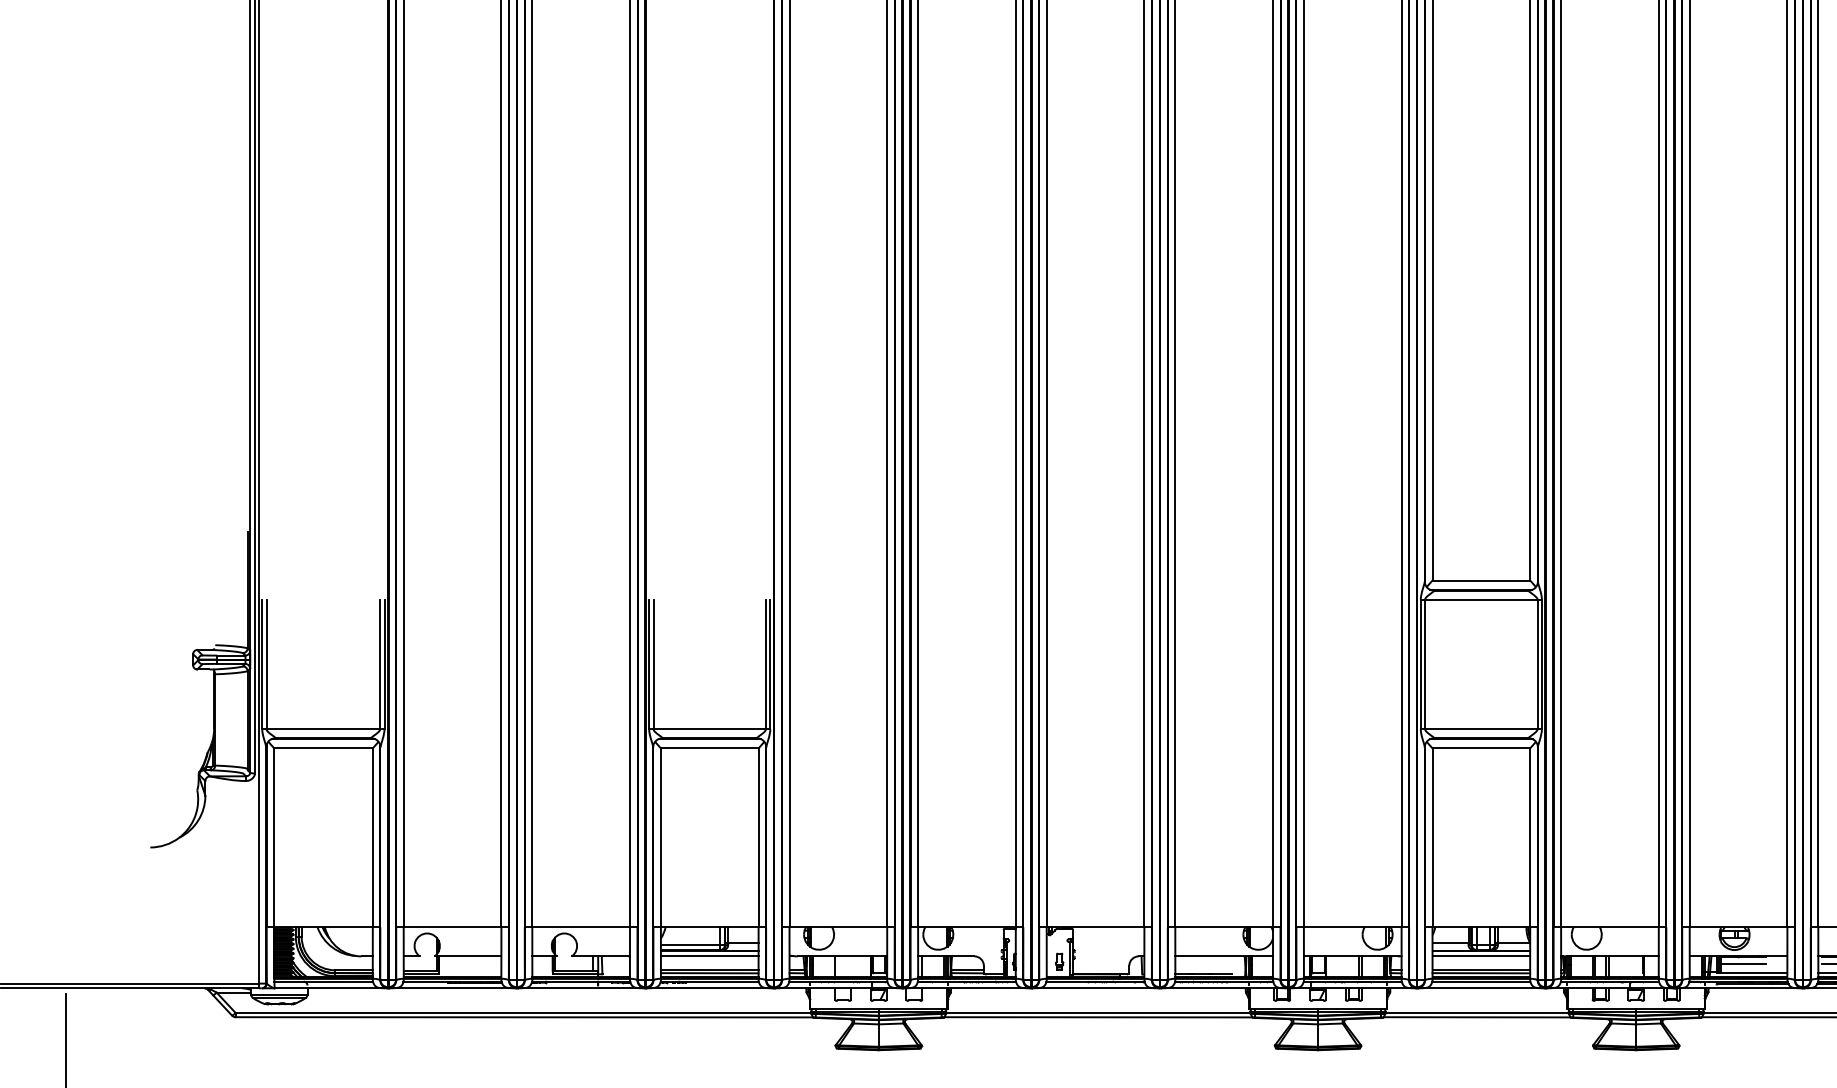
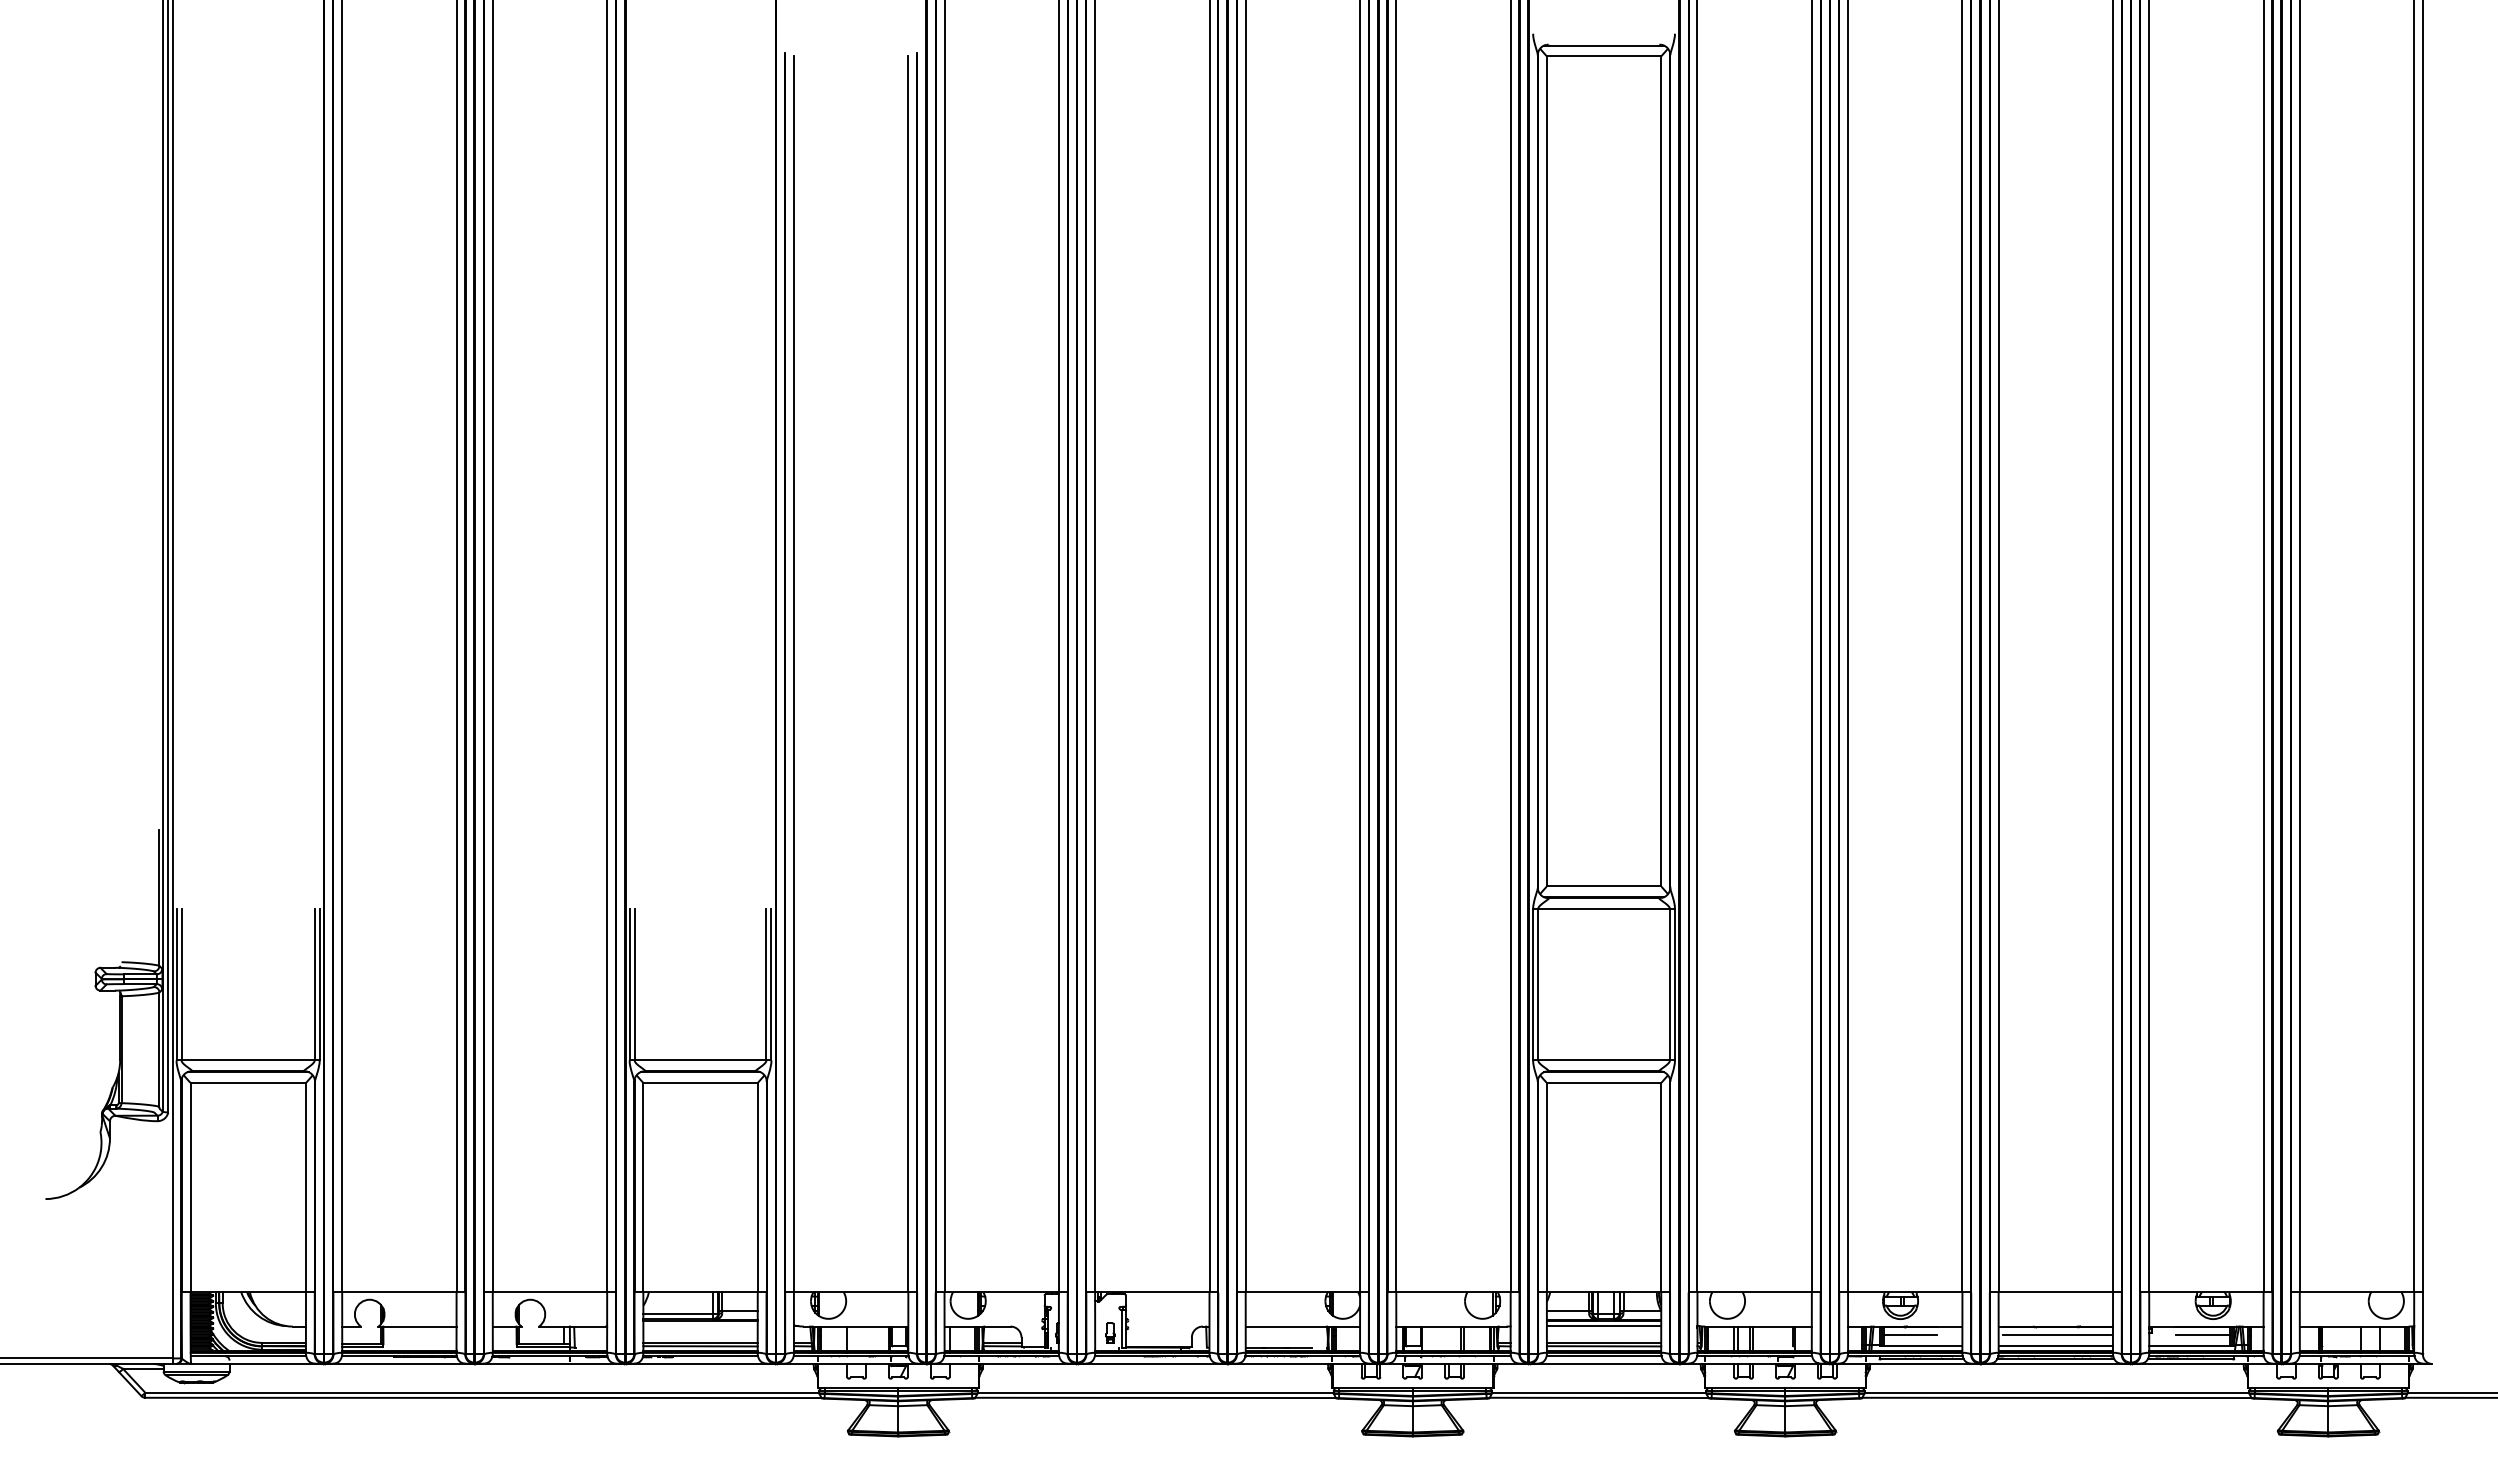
line: (709, 956) -> (700, 1326), removed

